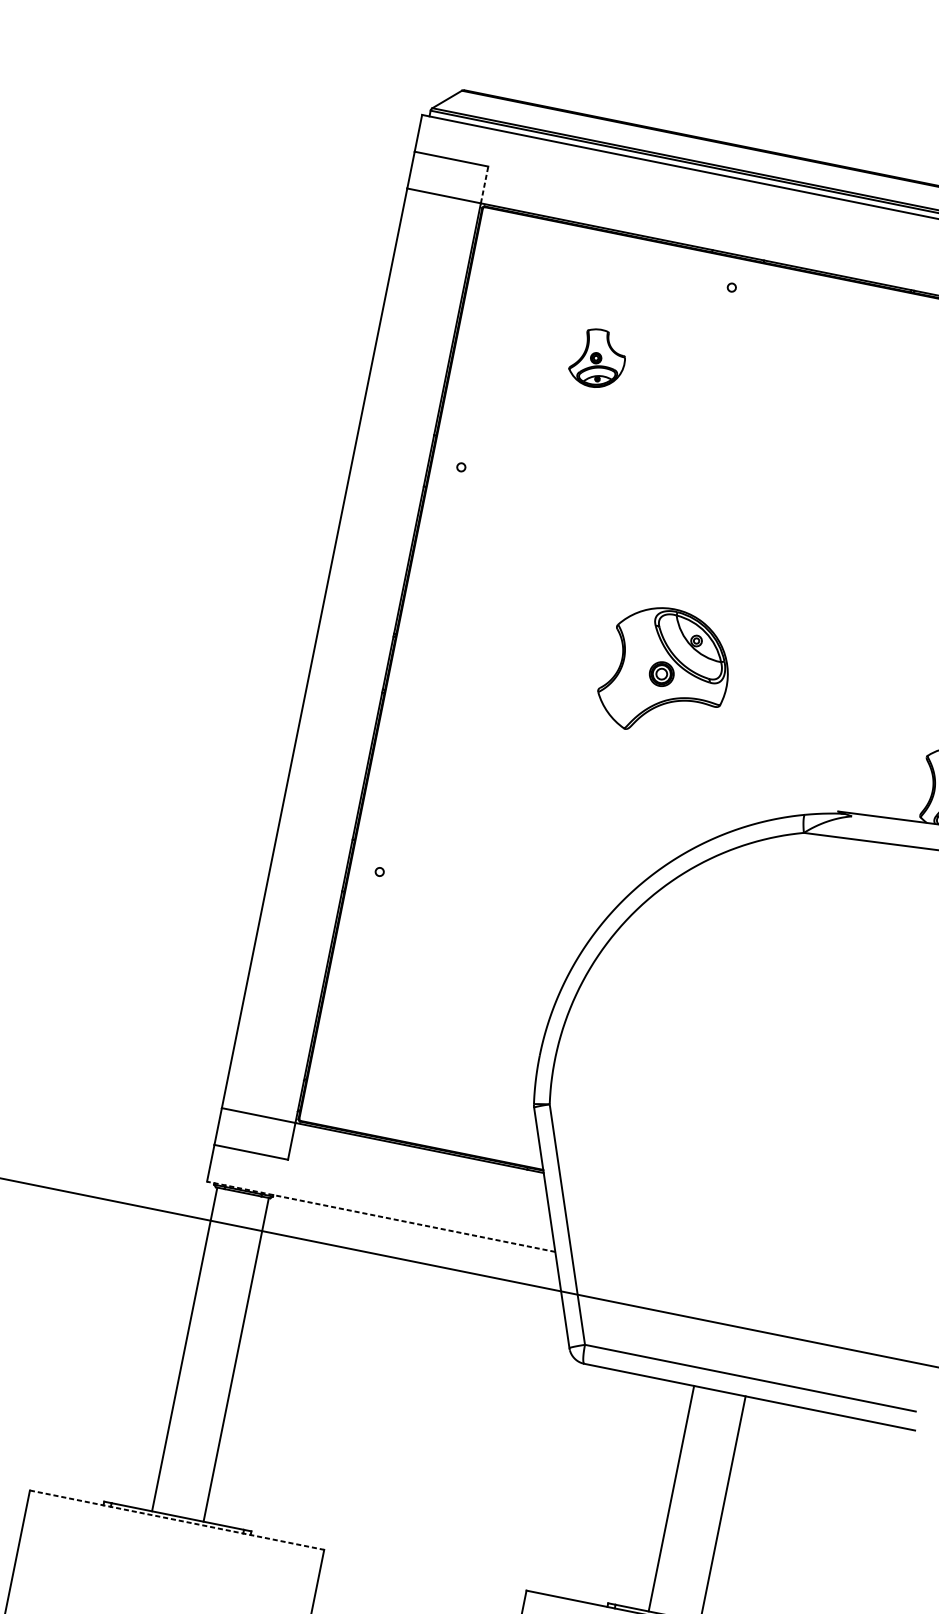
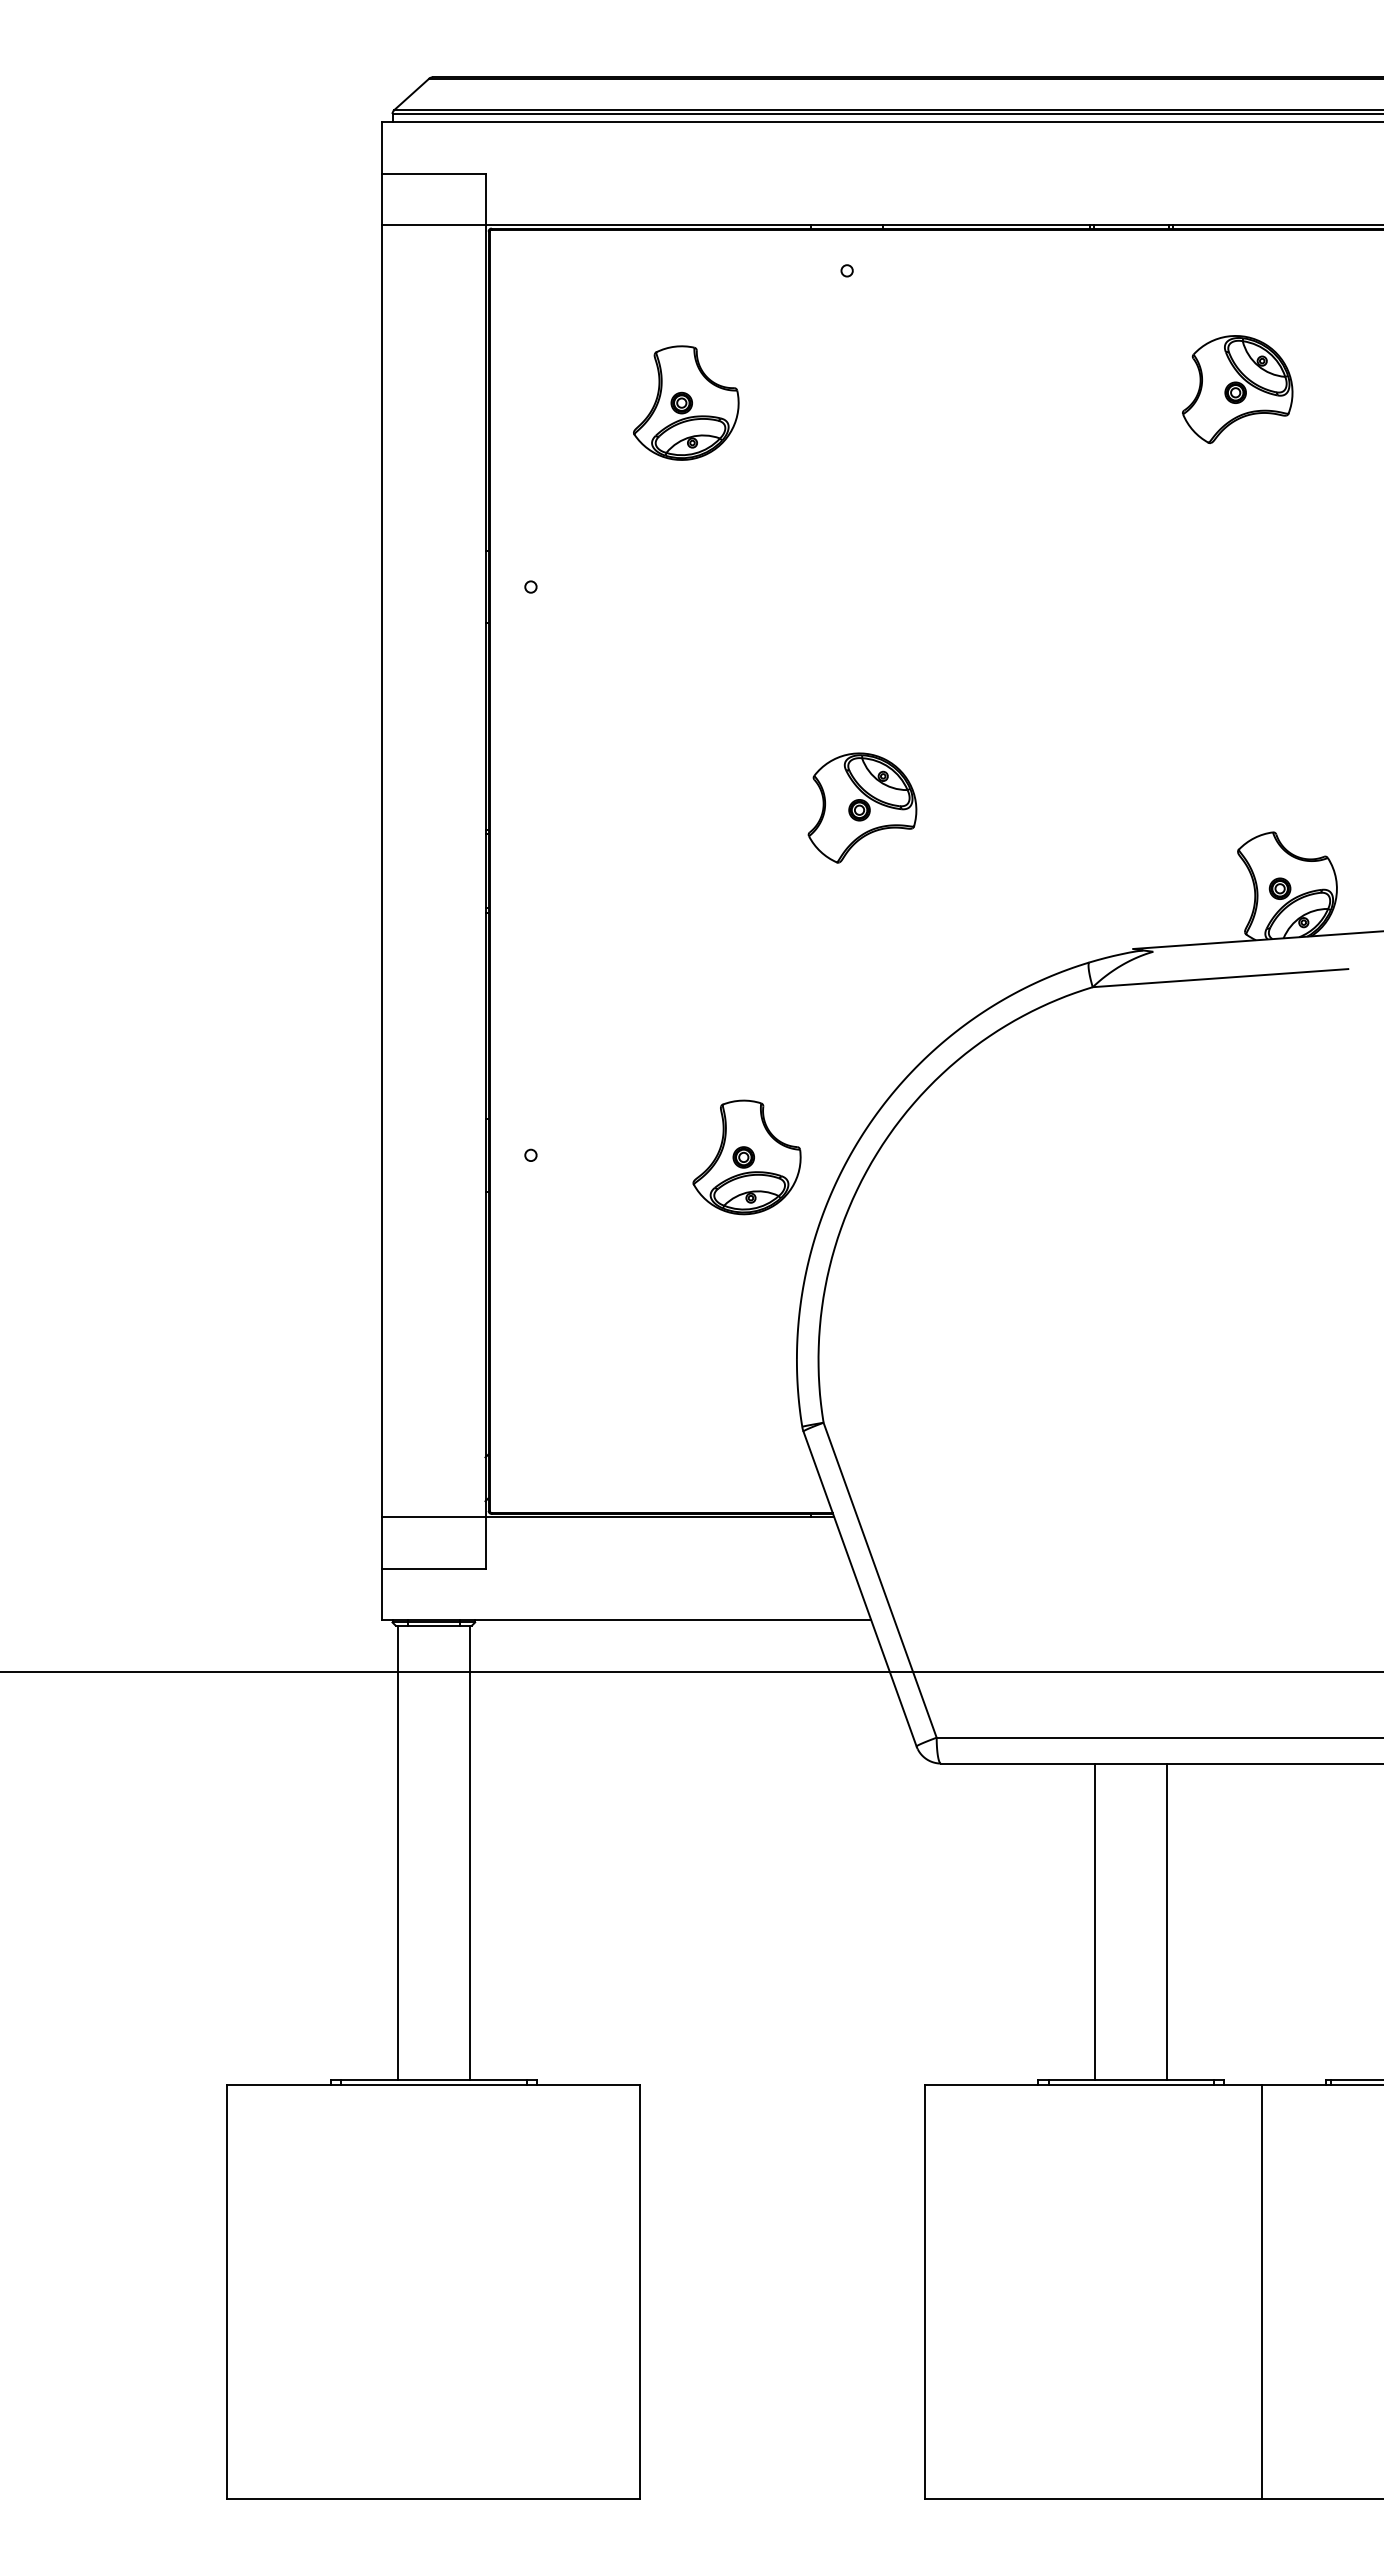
line: (484, 184) -> (485, 199), dashed -> solid
part: (598, 358) -> (686, 402), size x1.43
part: (665, 671) -> (862, 807), size x0.62
part: (532, 904) -> (746, 1157), added
line: (381, 1216) -> (626, 1620), dashed -> solid
line: (176, 1520) -> (433, 2085), dashed -> solid

